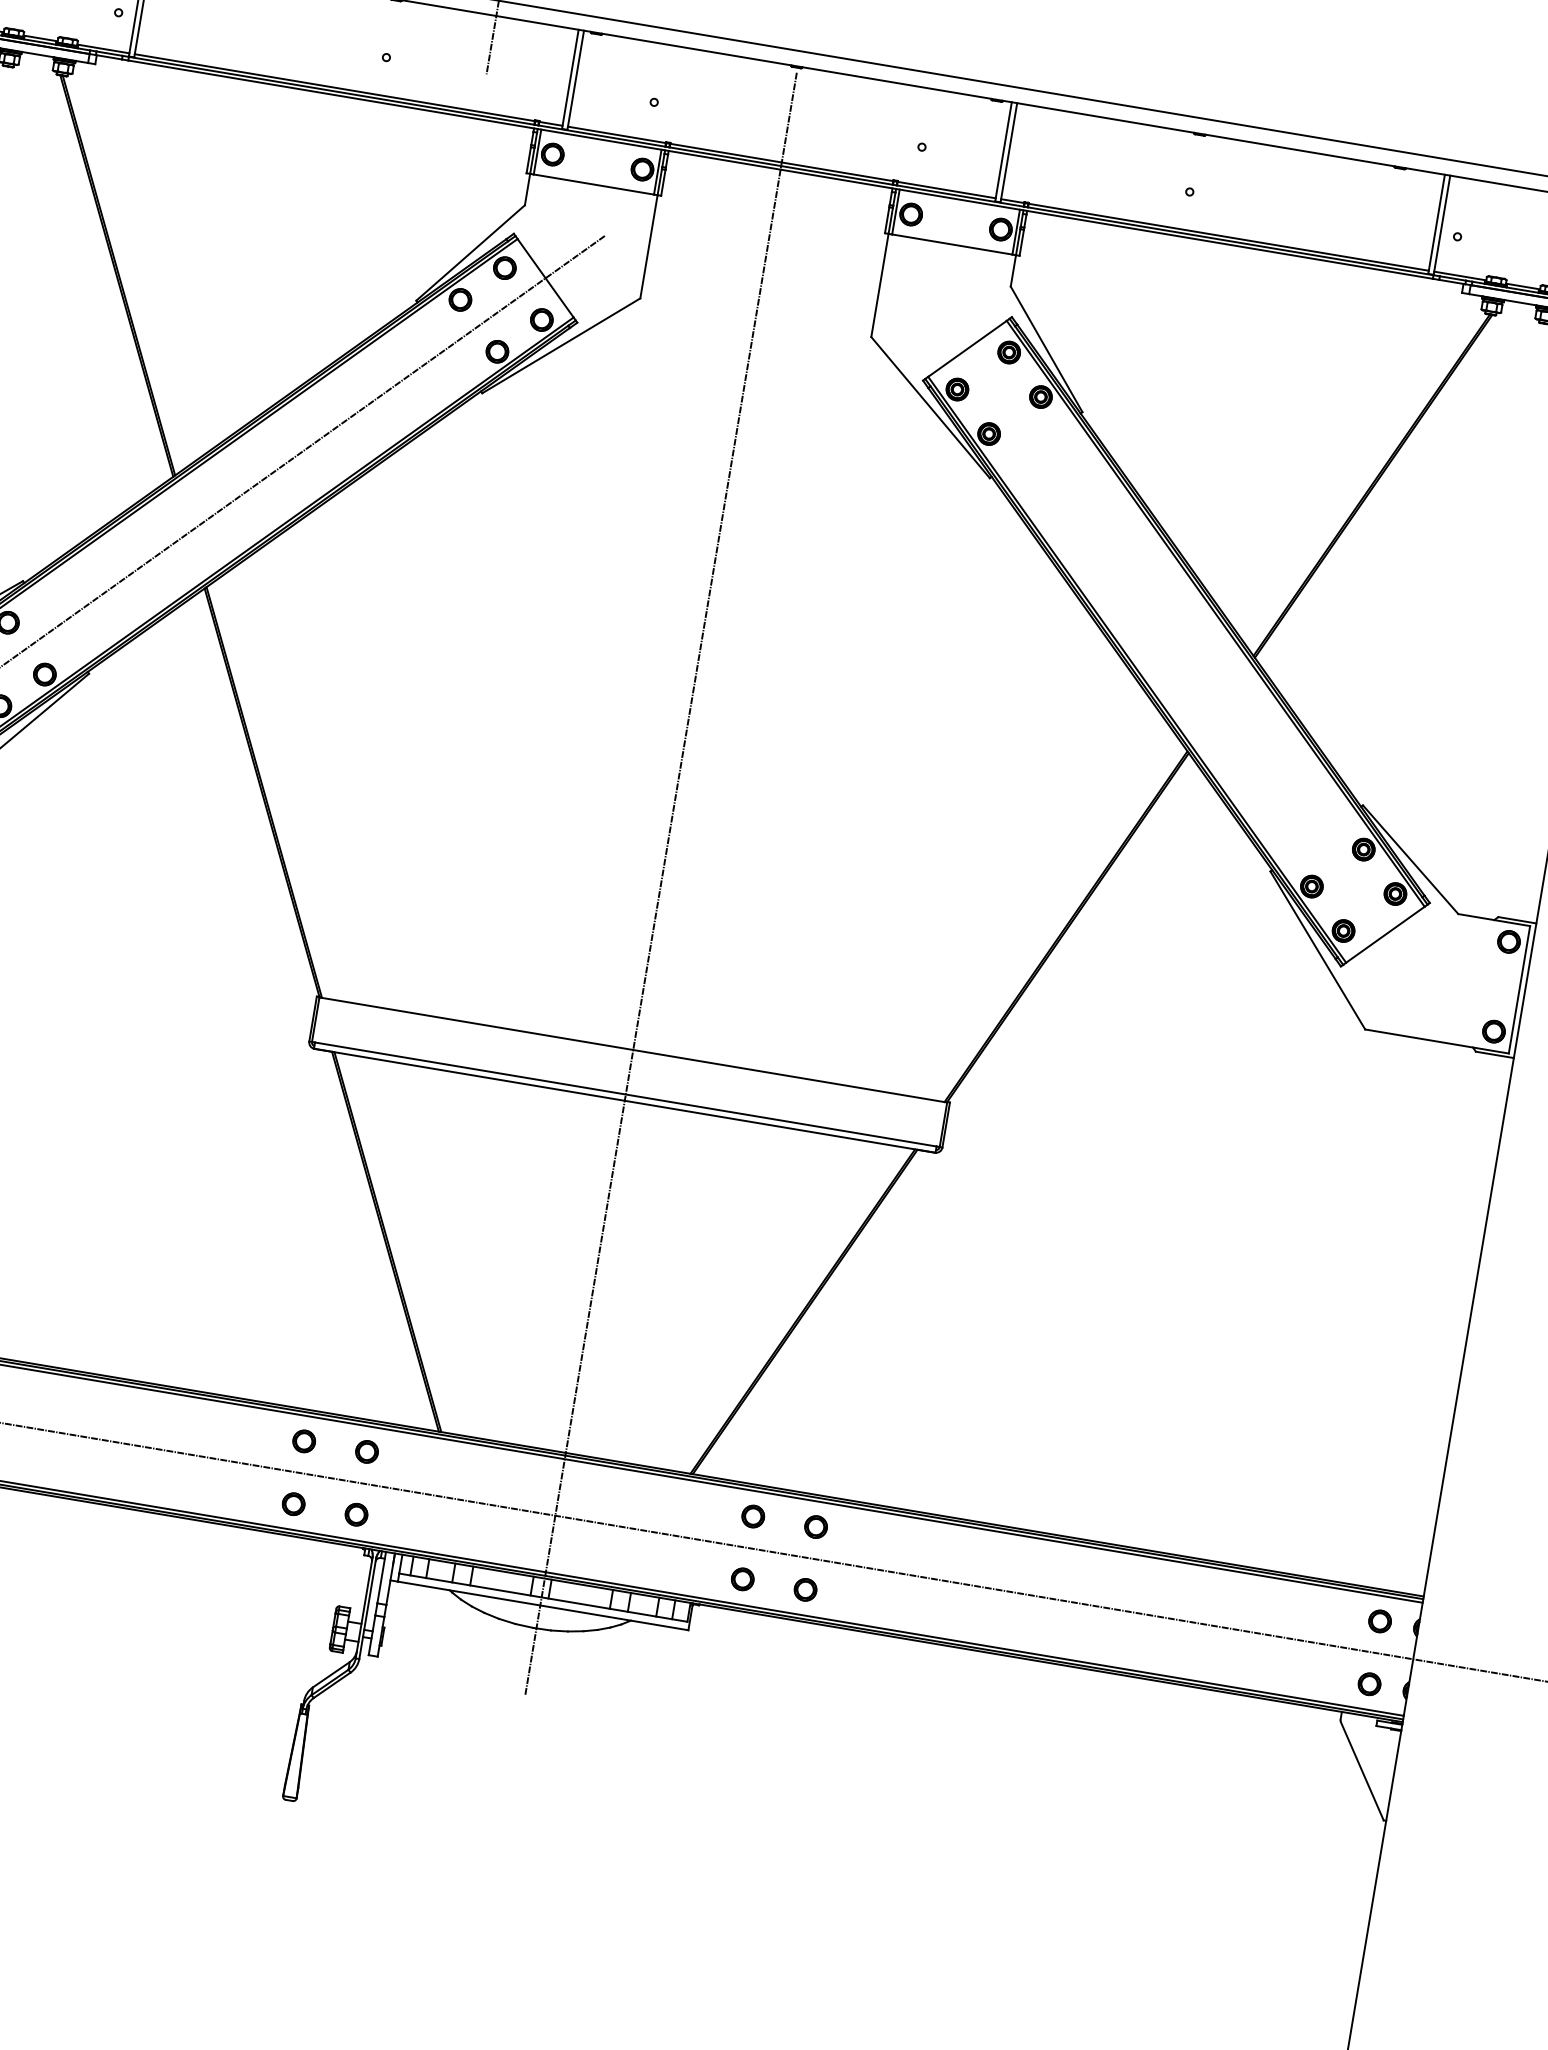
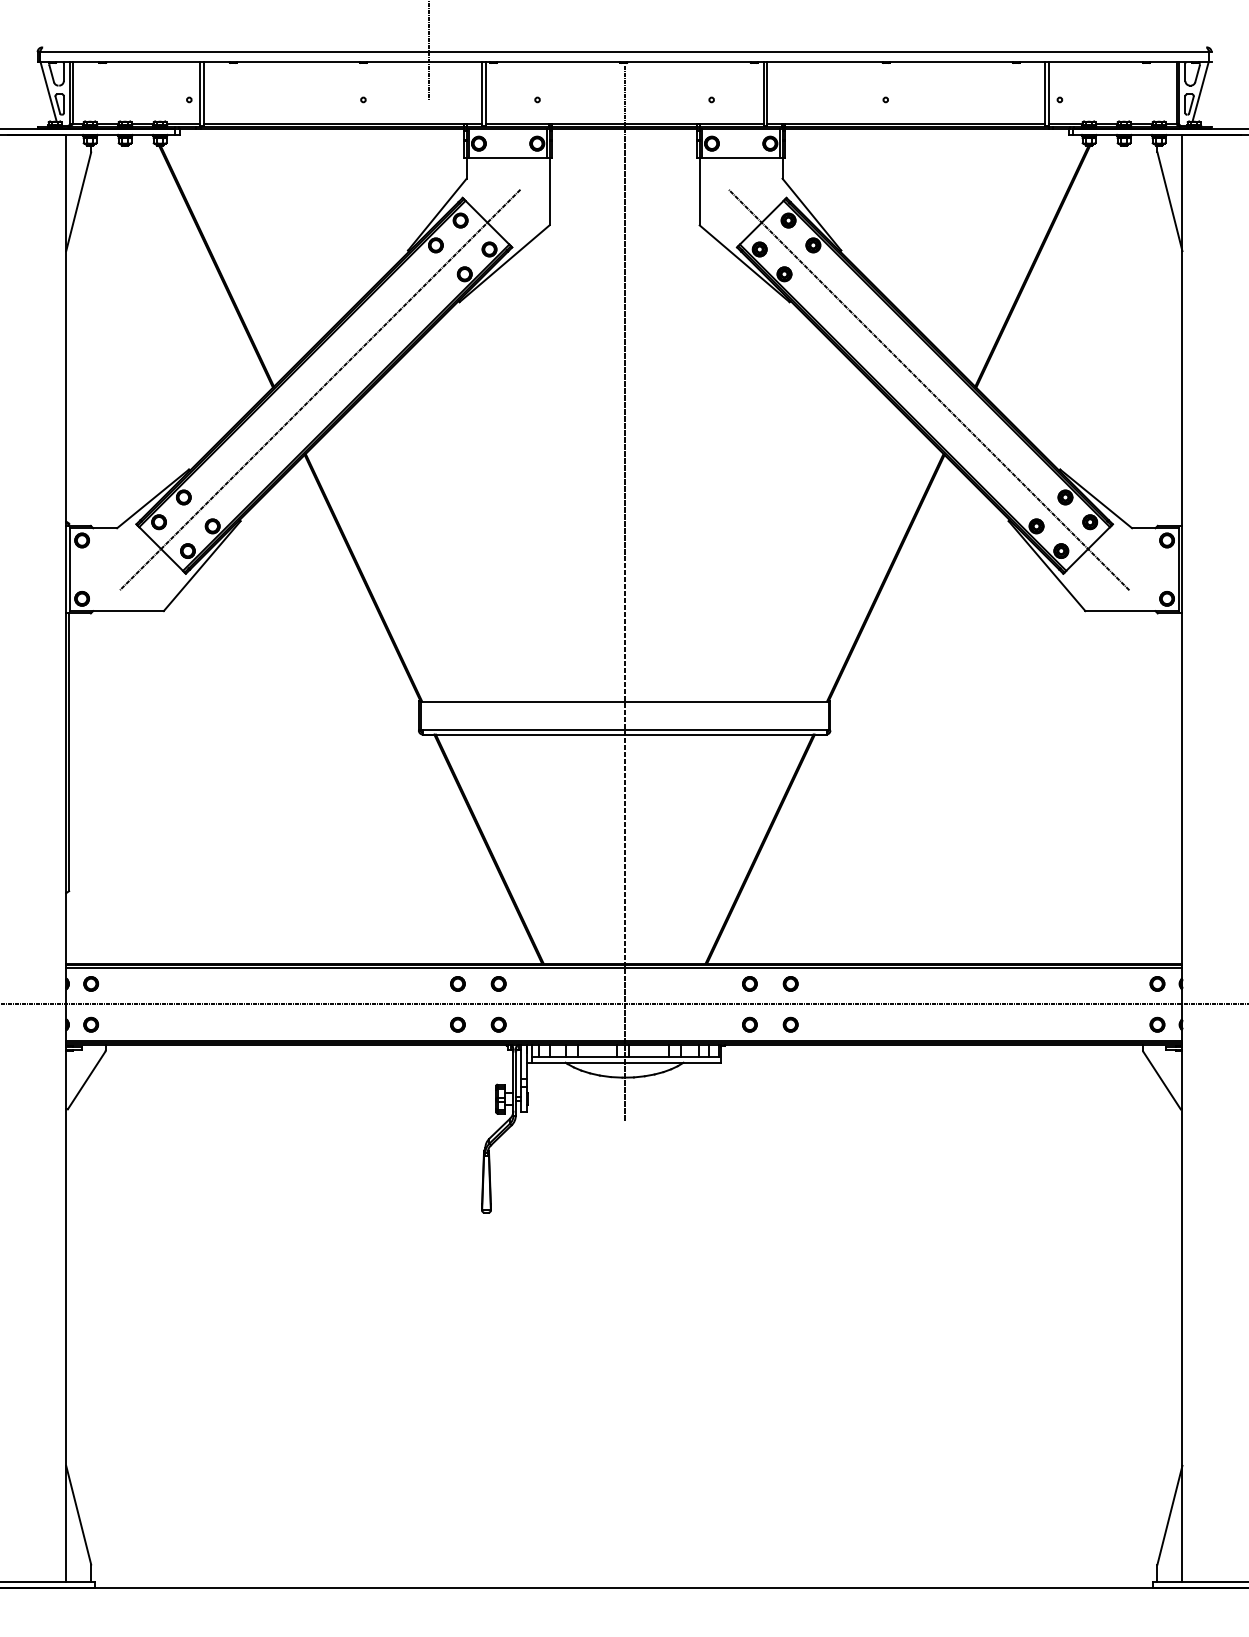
line: (1180, 648) -> (928, 389), added

